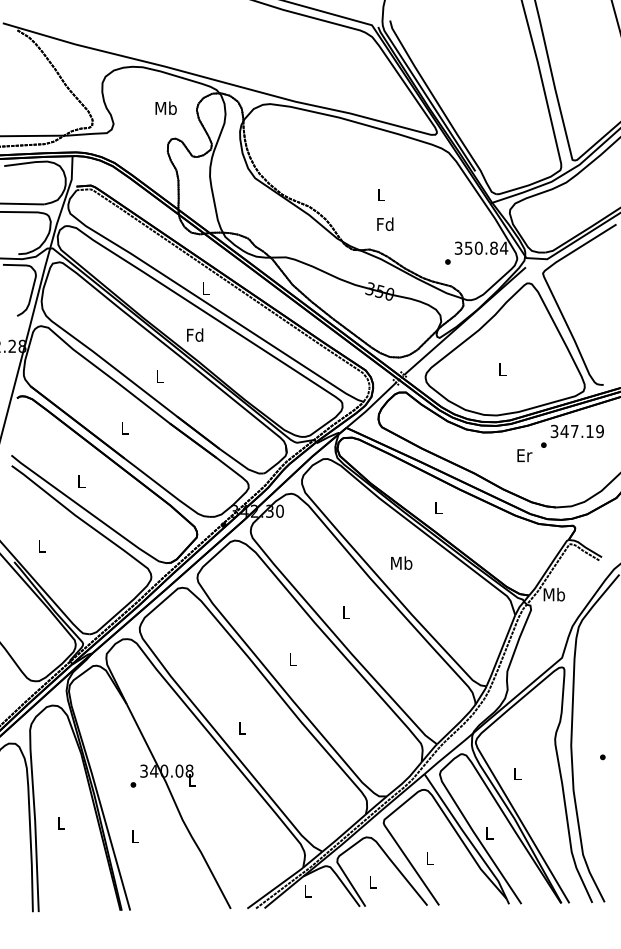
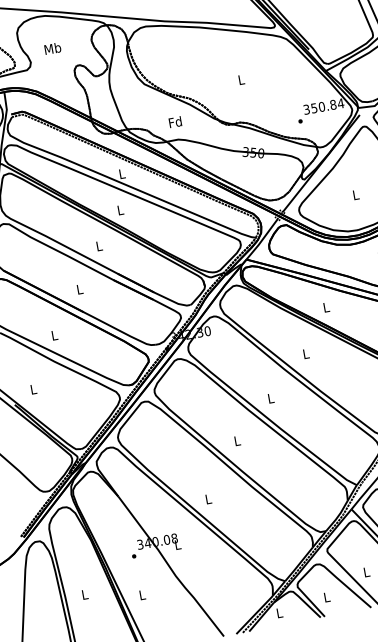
text: (165, 107) -> (52, 48), moved
text: (385, 223) -> (175, 121), moved
text: (195, 334) -> (120, 209), Fd -> L
text: (401, 562) -> (305, 353), Mb -> L

